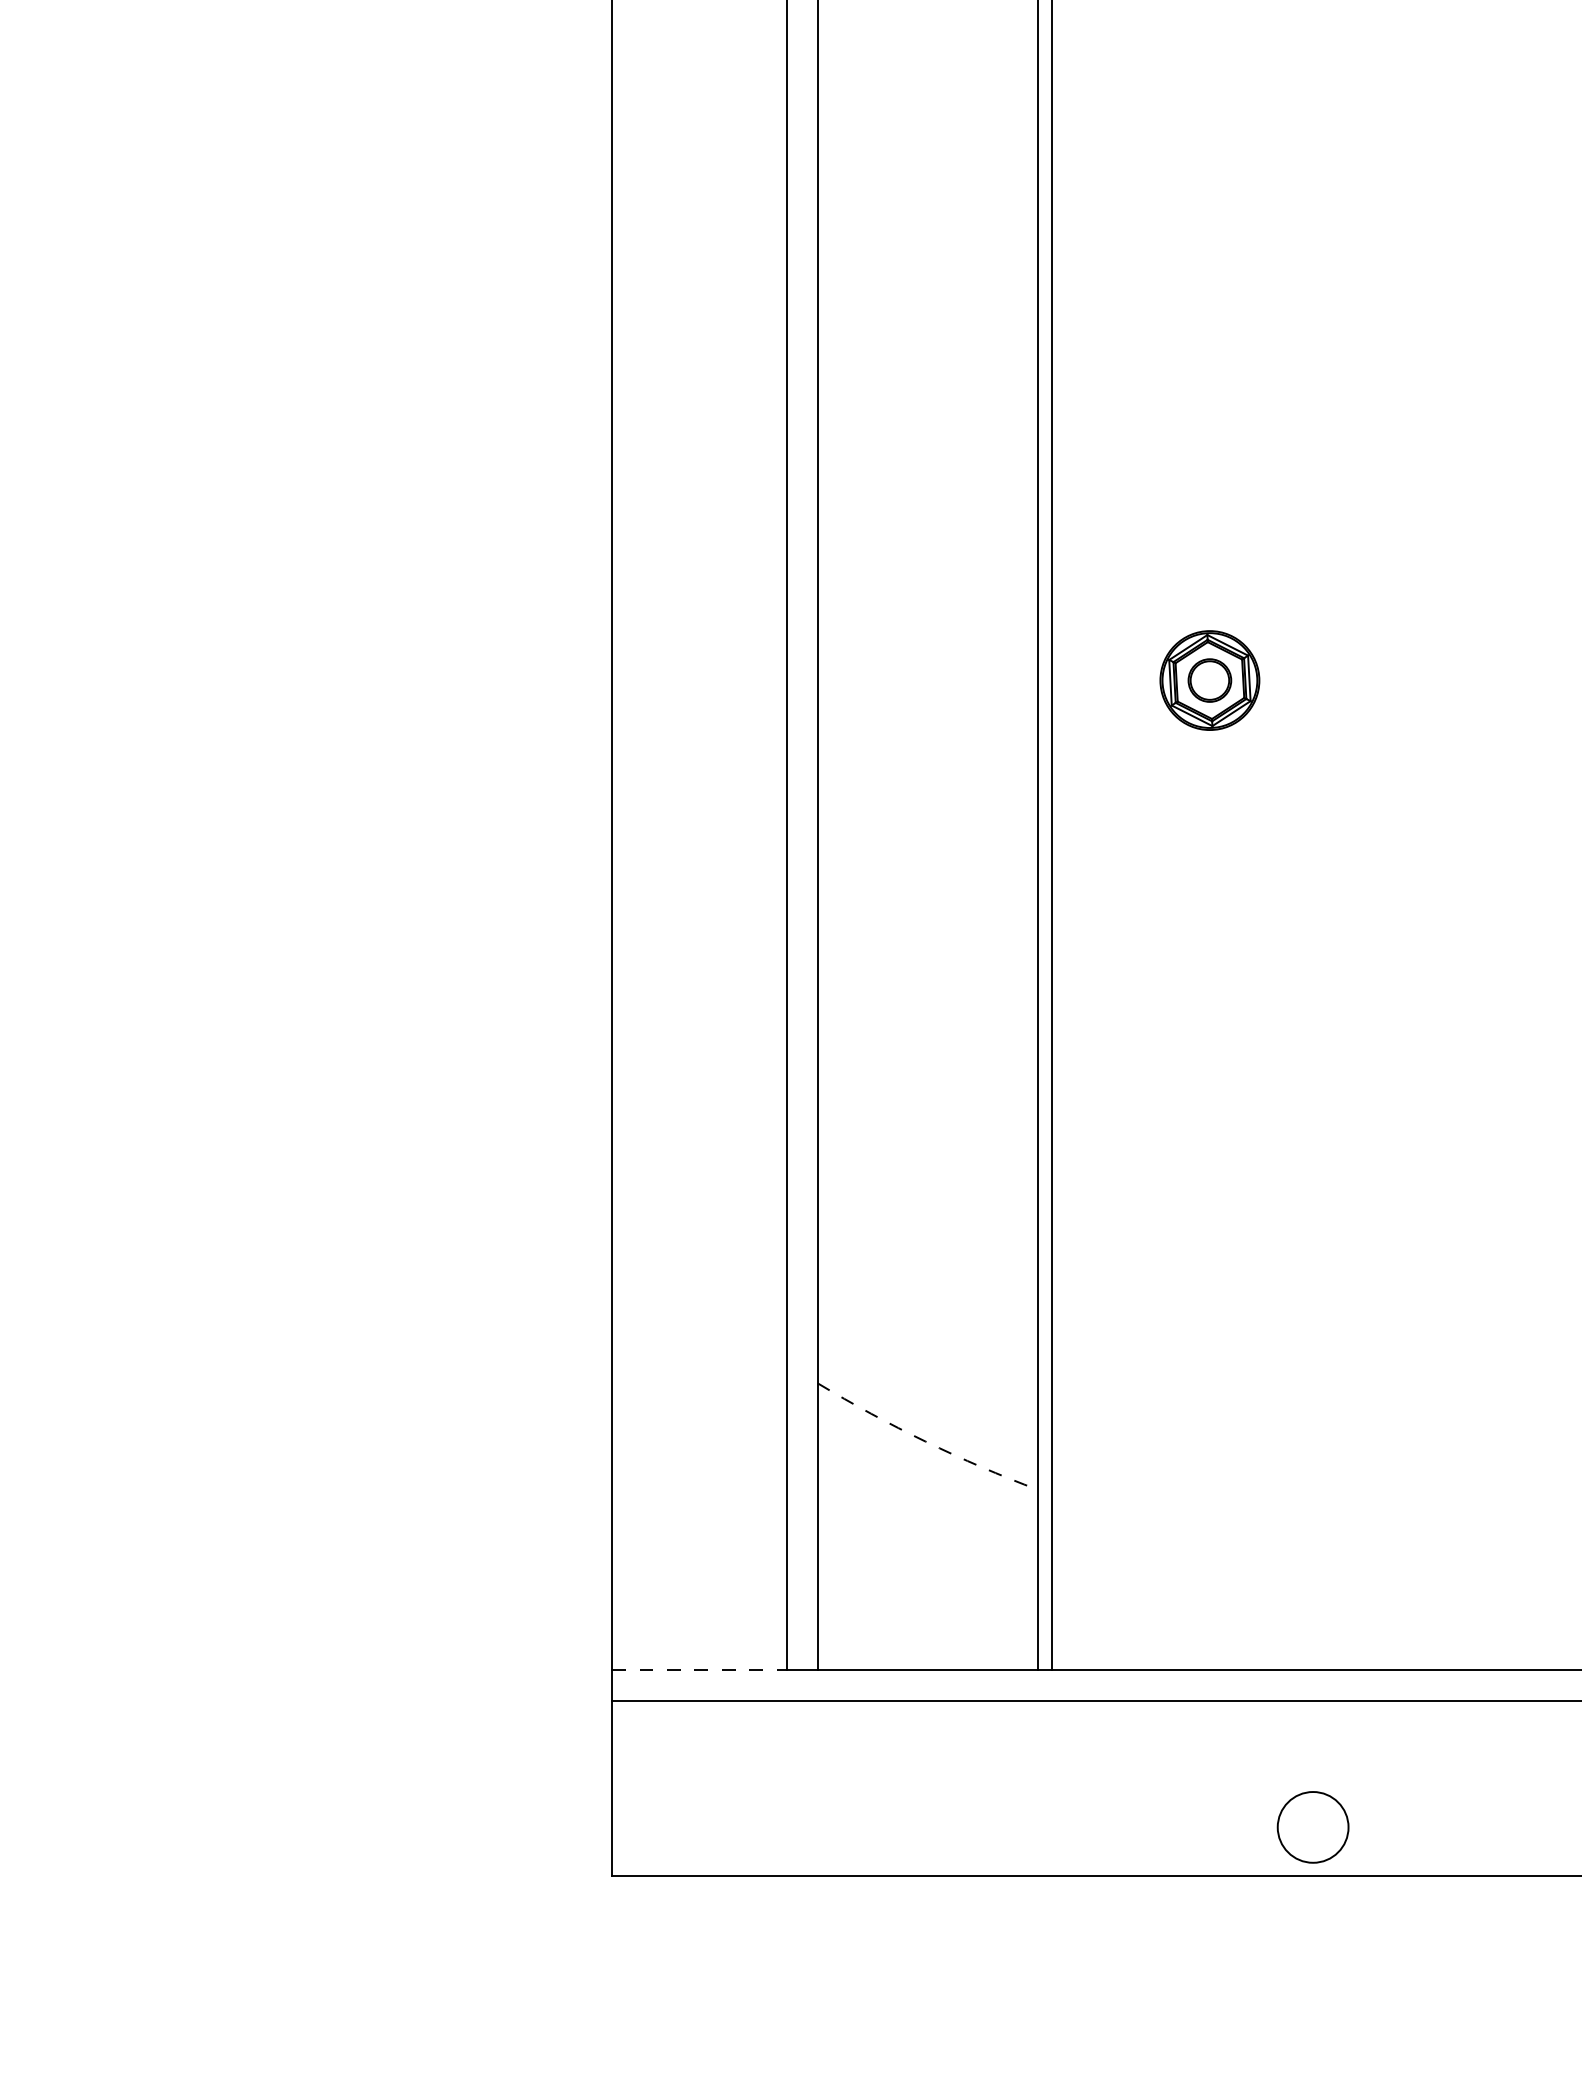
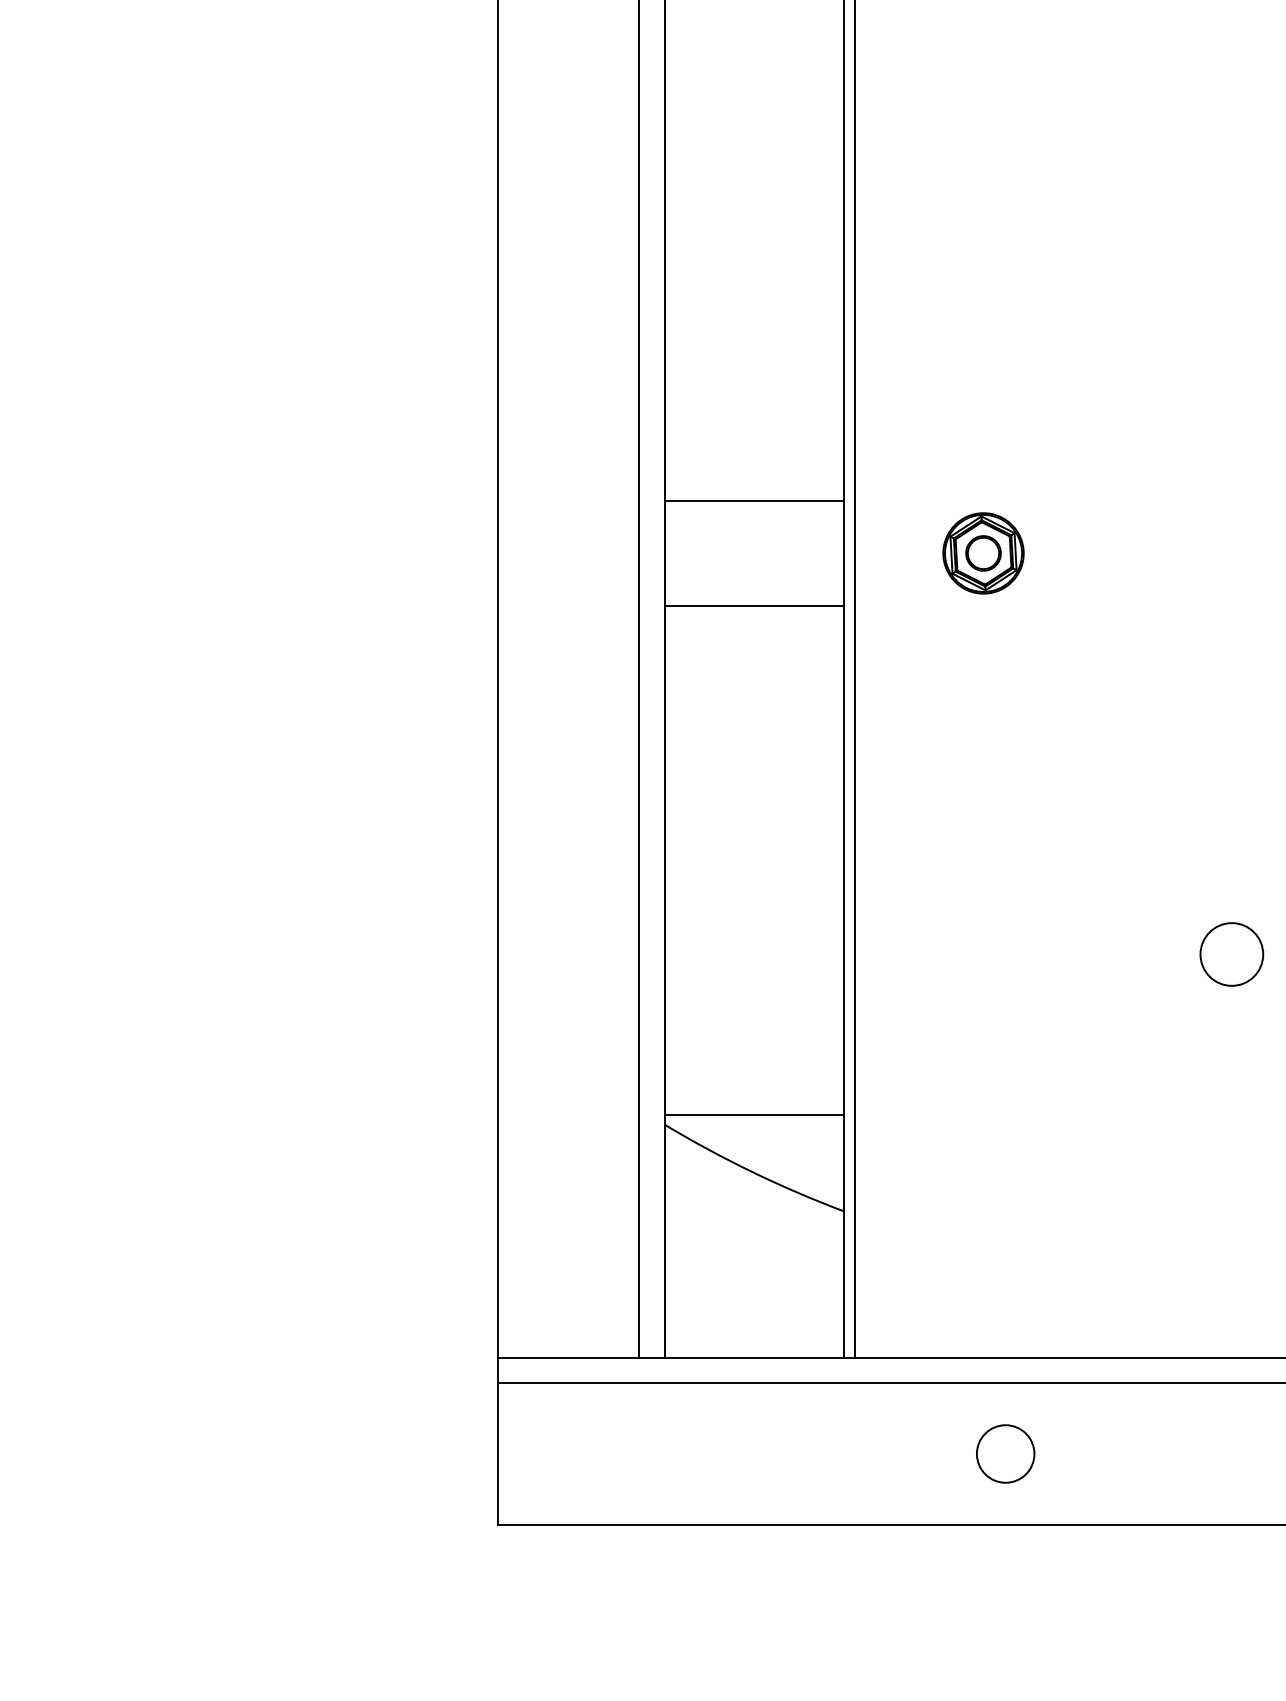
line: (927, 616) -> (753, 501), added
line: (927, 744) -> (753, 605), added
circle: (1514, 1173) -> (1231, 954), added
line: (927, 1371) -> (753, 1115), added
arc: (925, 1441) -> (752, 1172), dashed -> solid
line: (699, 1669) -> (568, 1357), dashed -> solid
circle: (1312, 1827) -> (1005, 1454), moved

